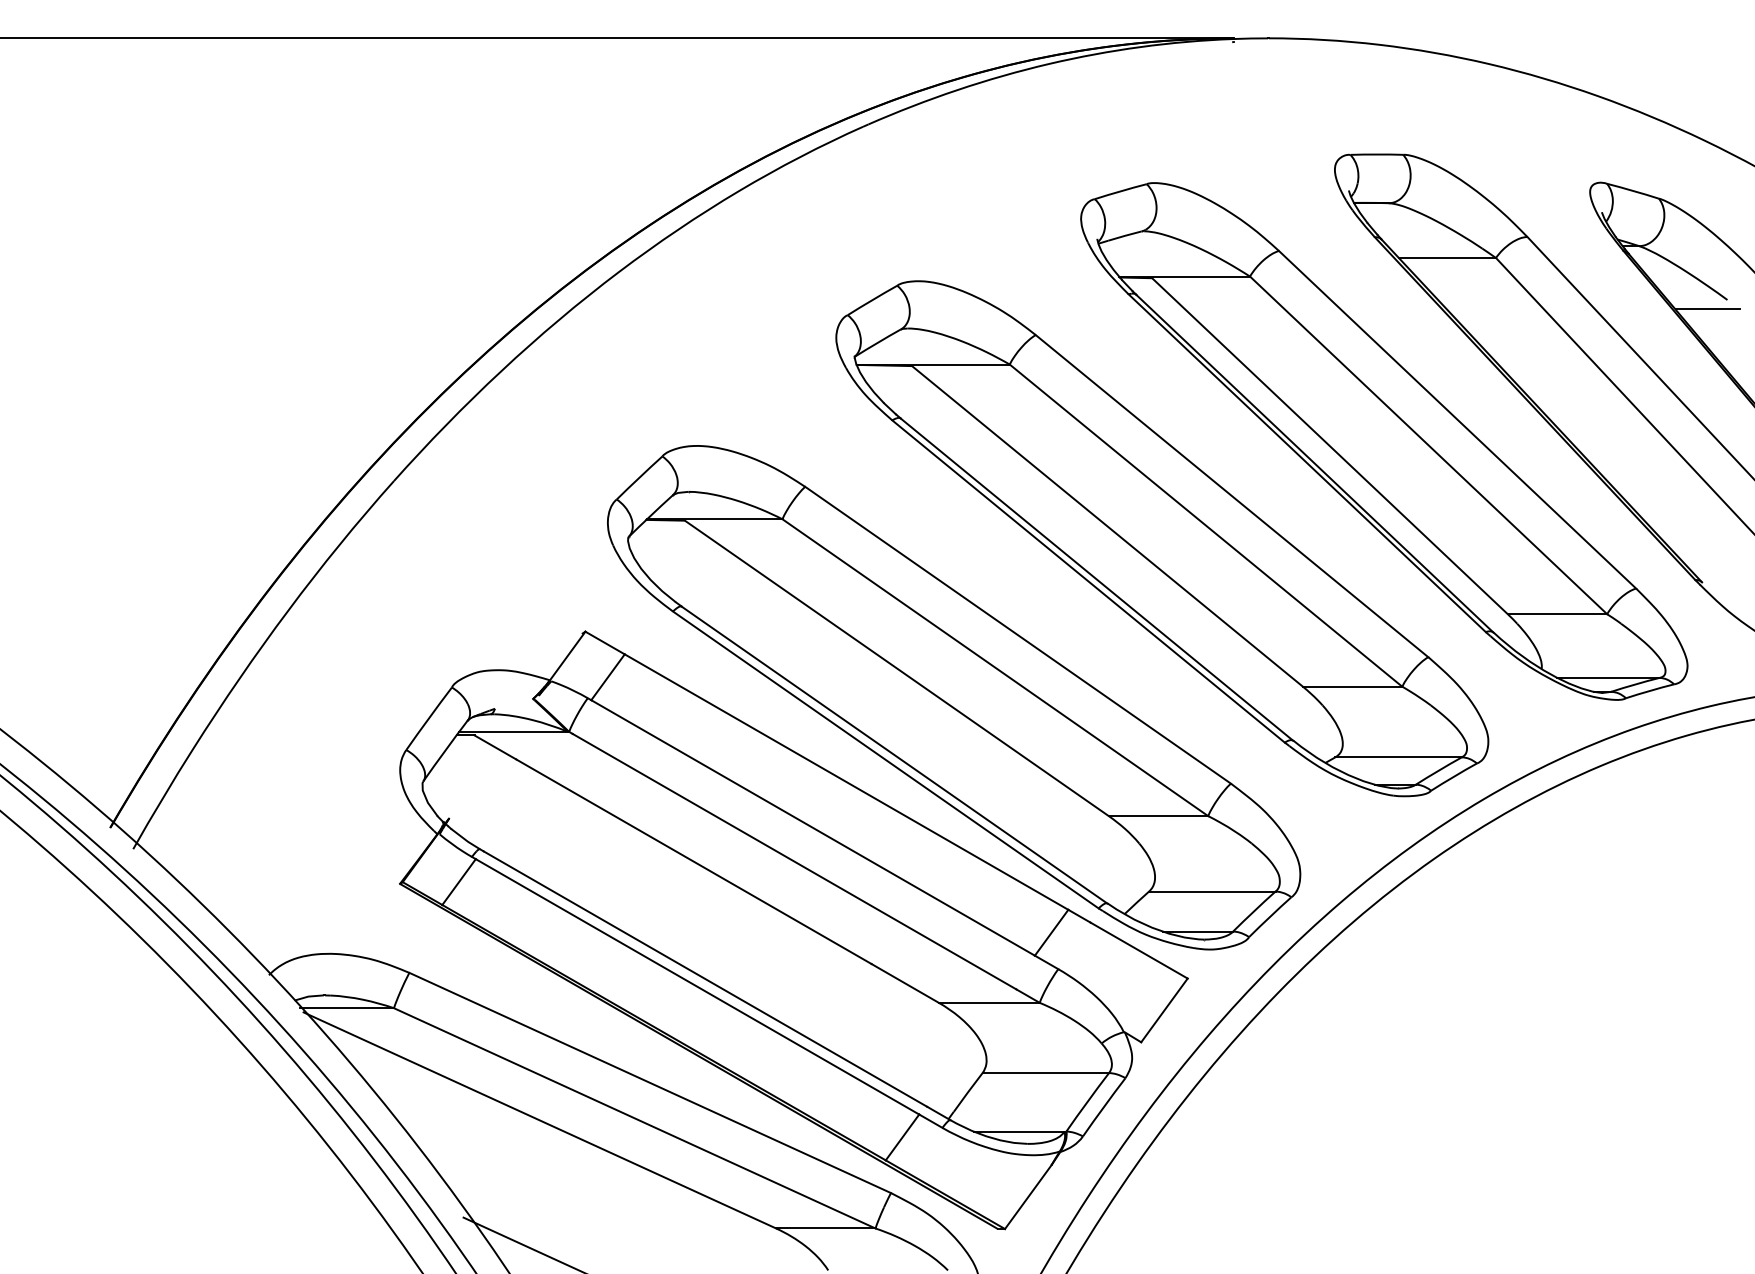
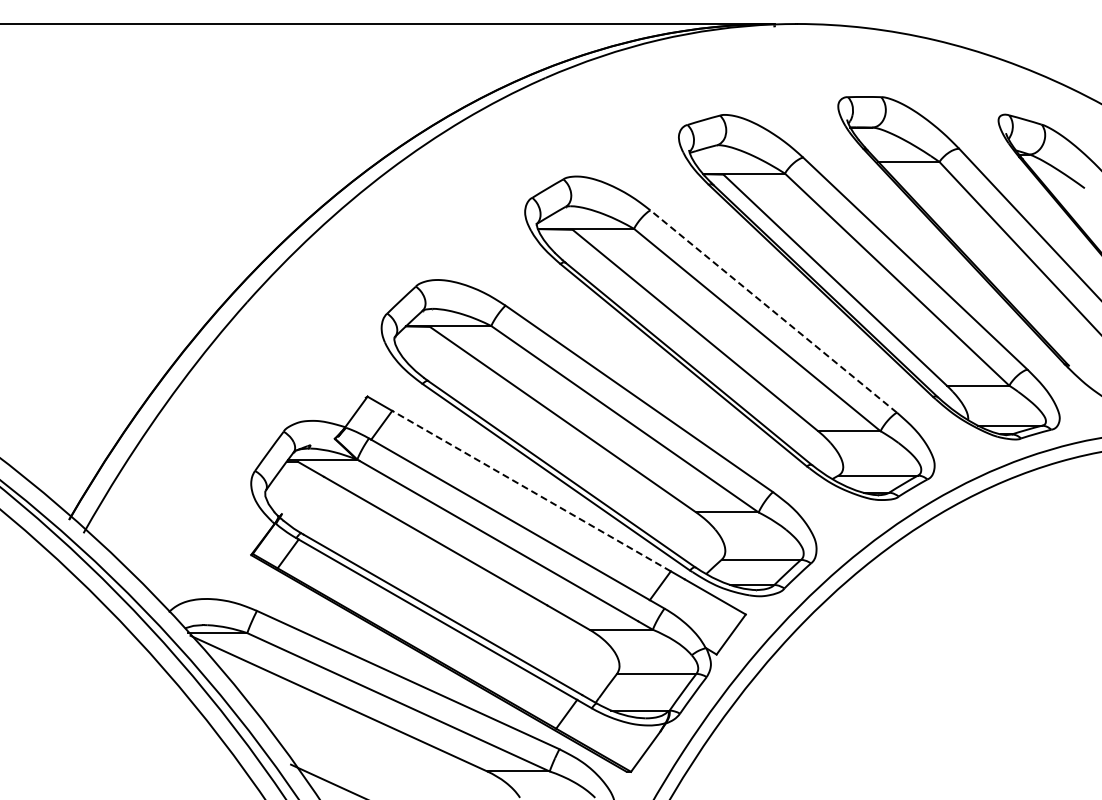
line: (1707, 309) -> (1072, 194), removed
line: (1231, 496) -> (773, 311), solid -> dashed
line: (846, 782) -> (531, 491), solid -> dashed

